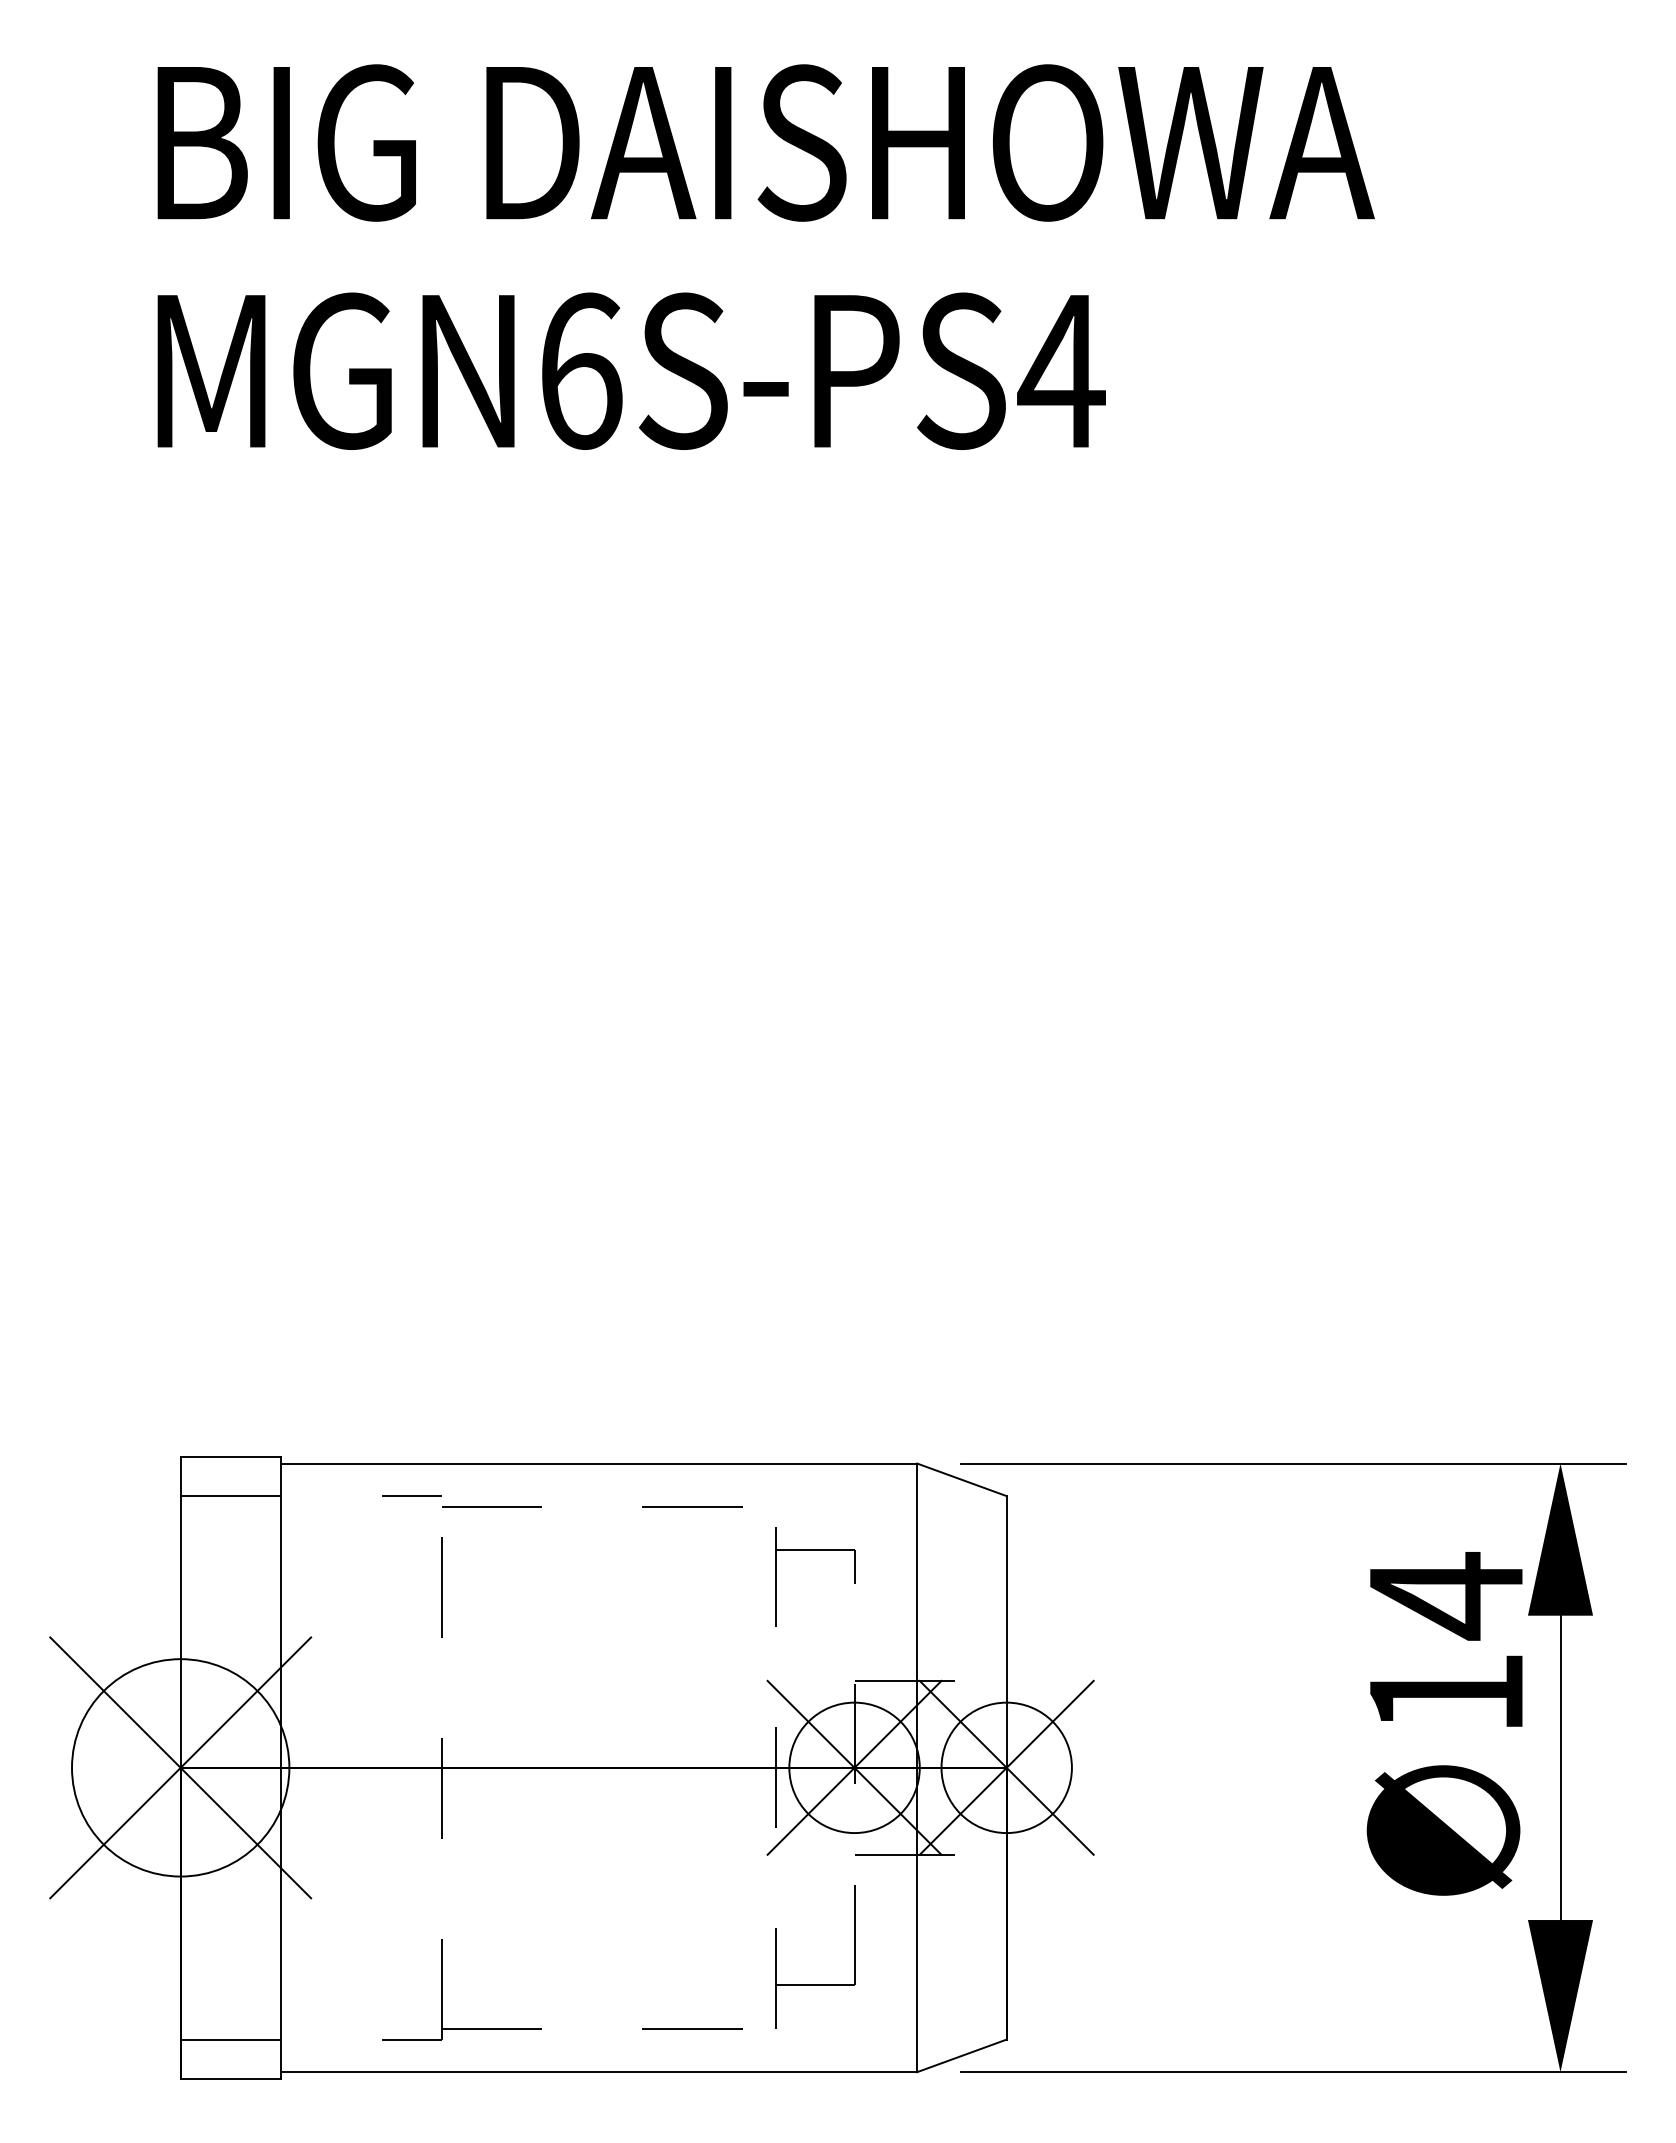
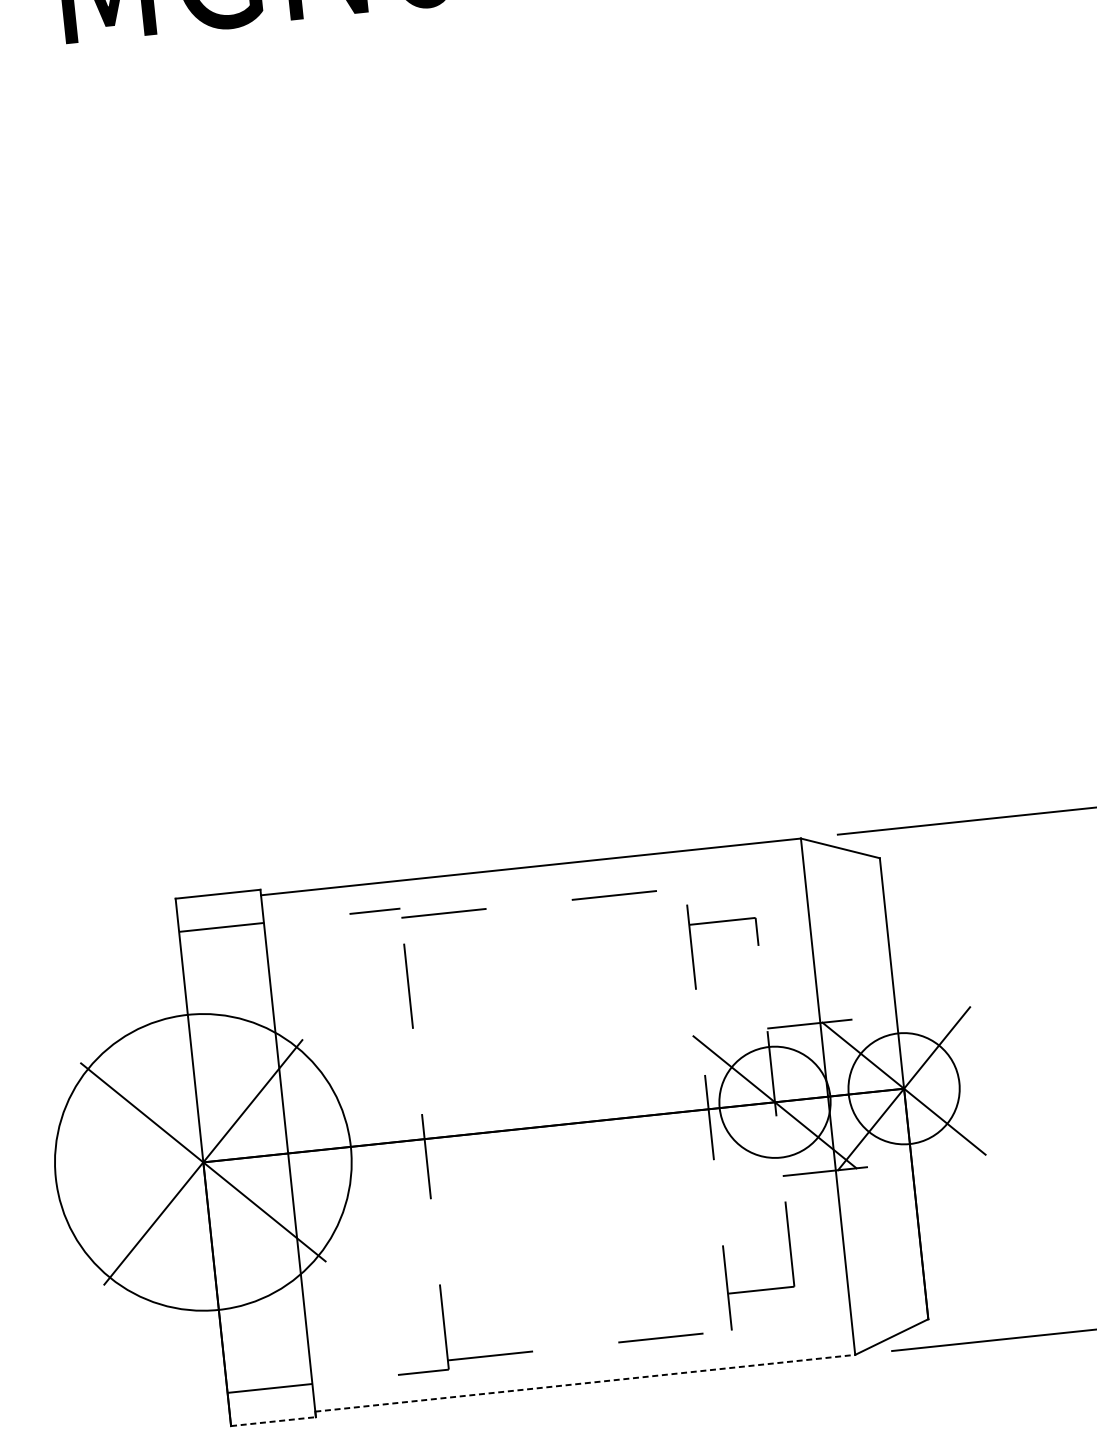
circle: (180, 1767) -> (203, 1162), size x1.6
line: (854, 1767) -> (774, 1102), removed
line: (599, 2072) -> (585, 1383), solid -> dashed
line: (230, 2078) -> (273, 1421), solid -> dashed

